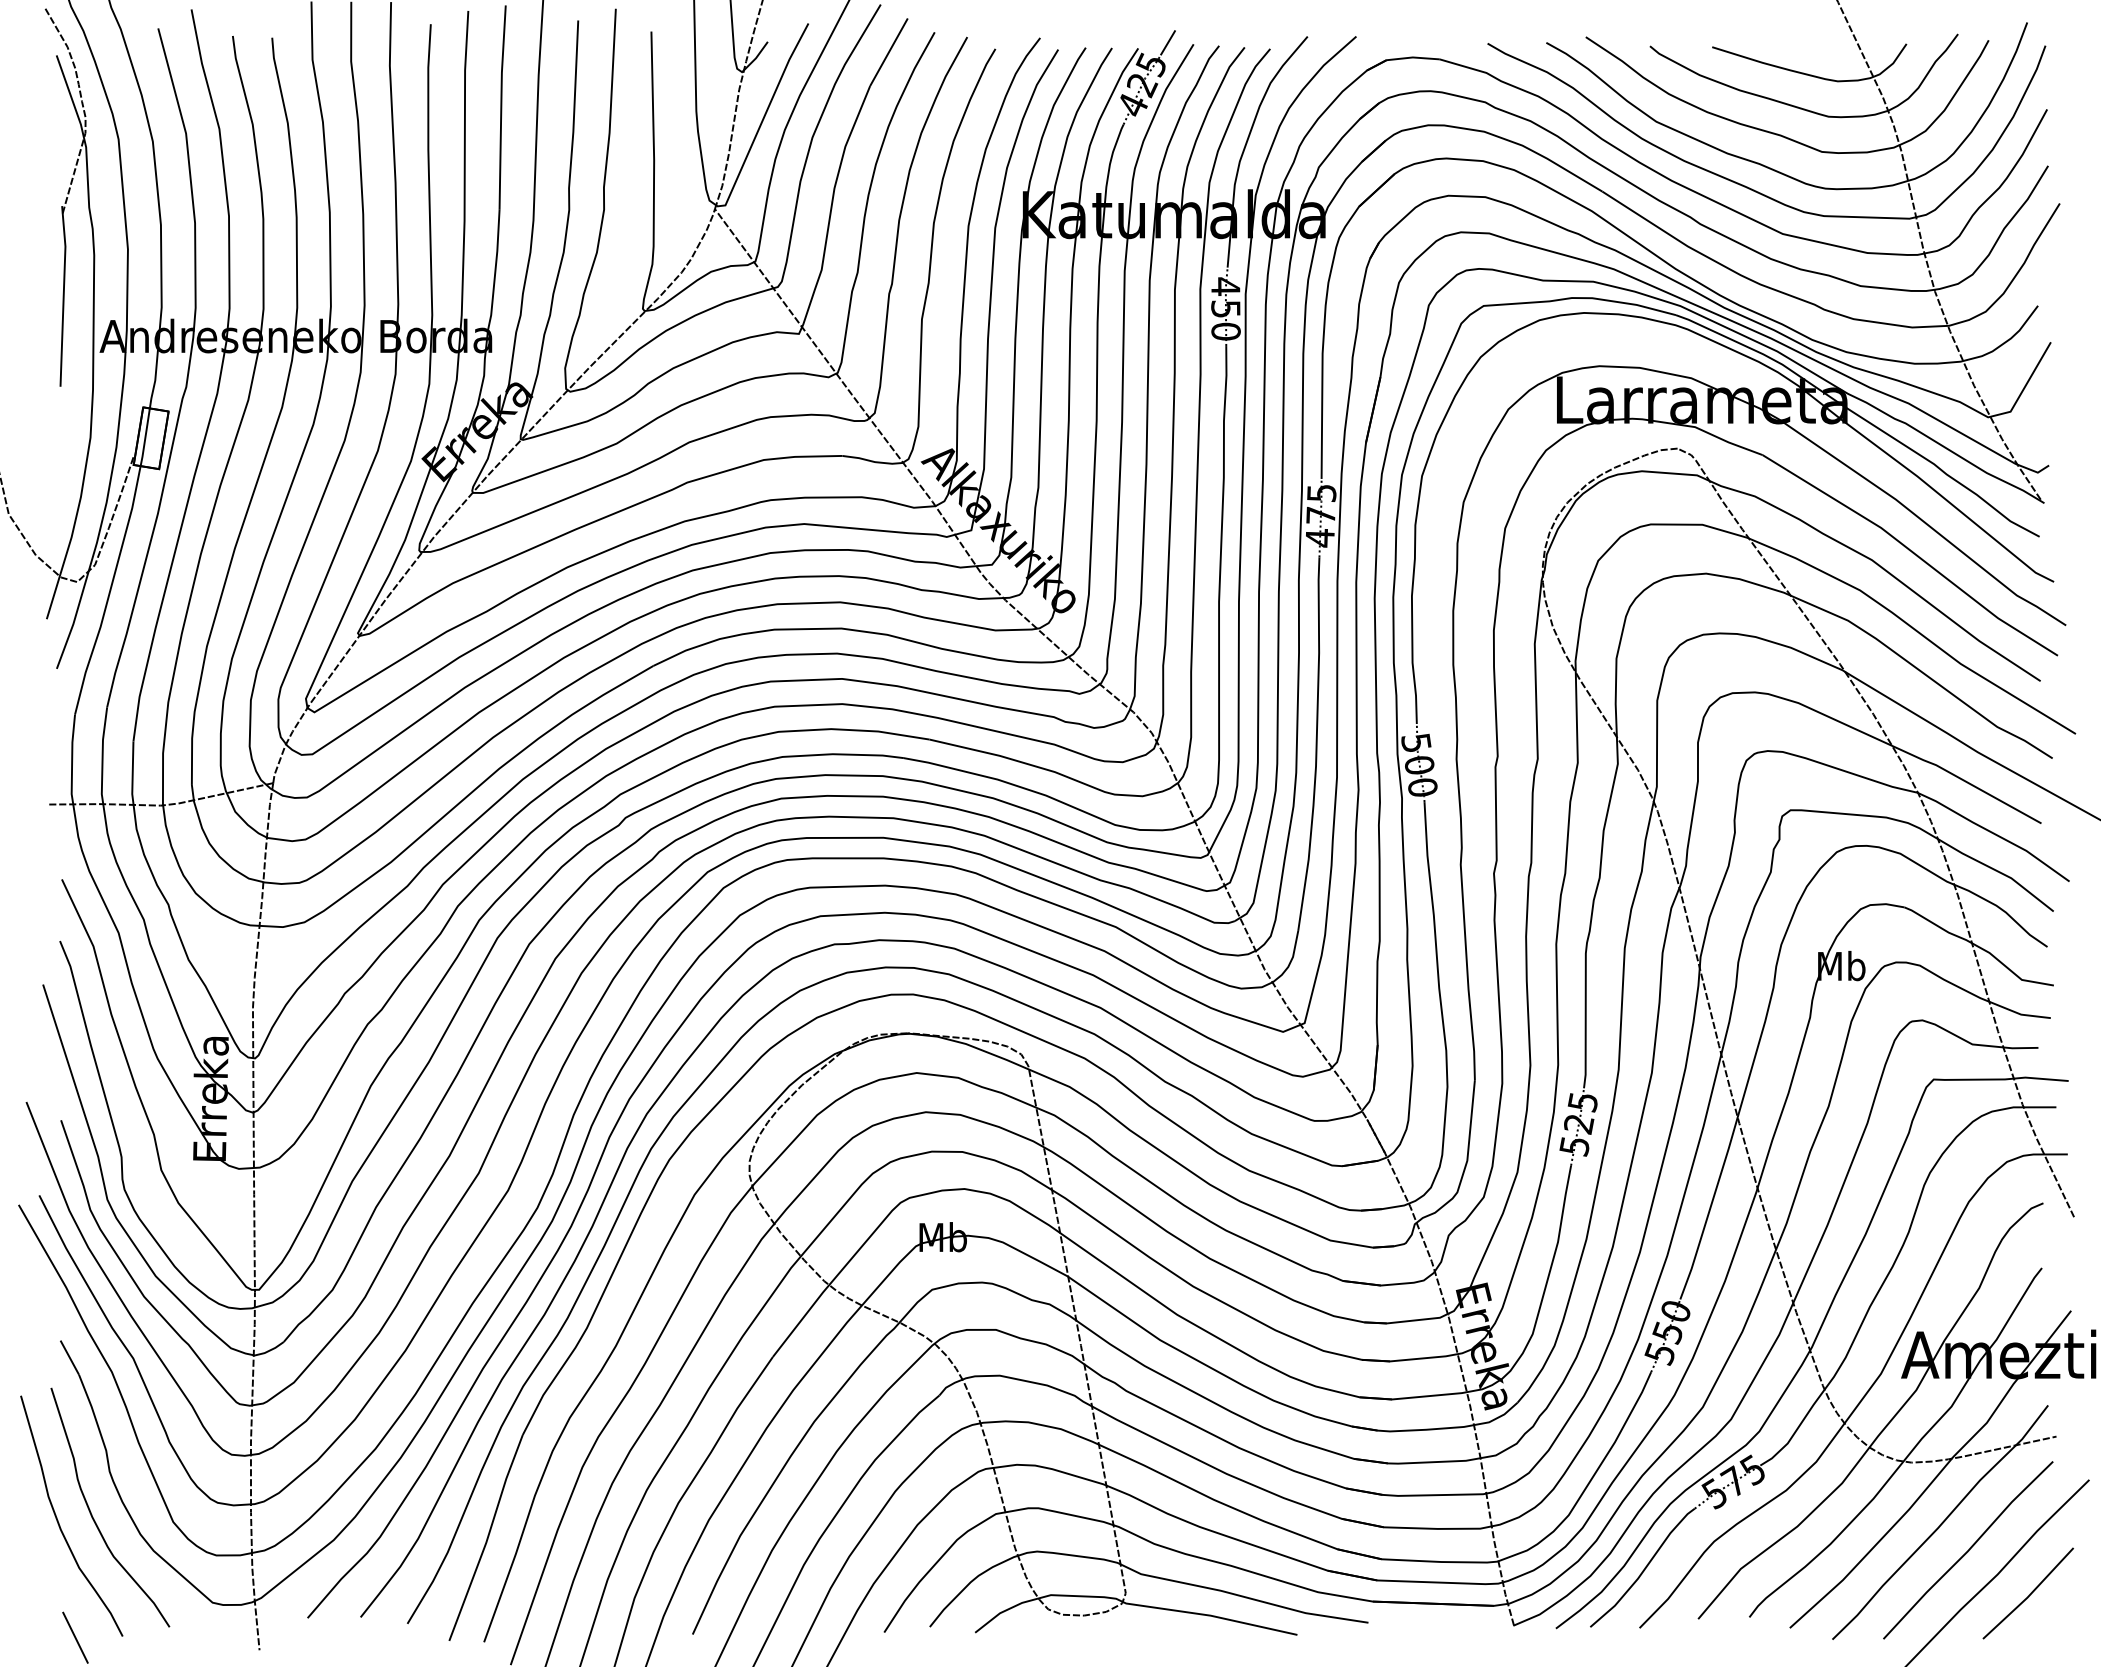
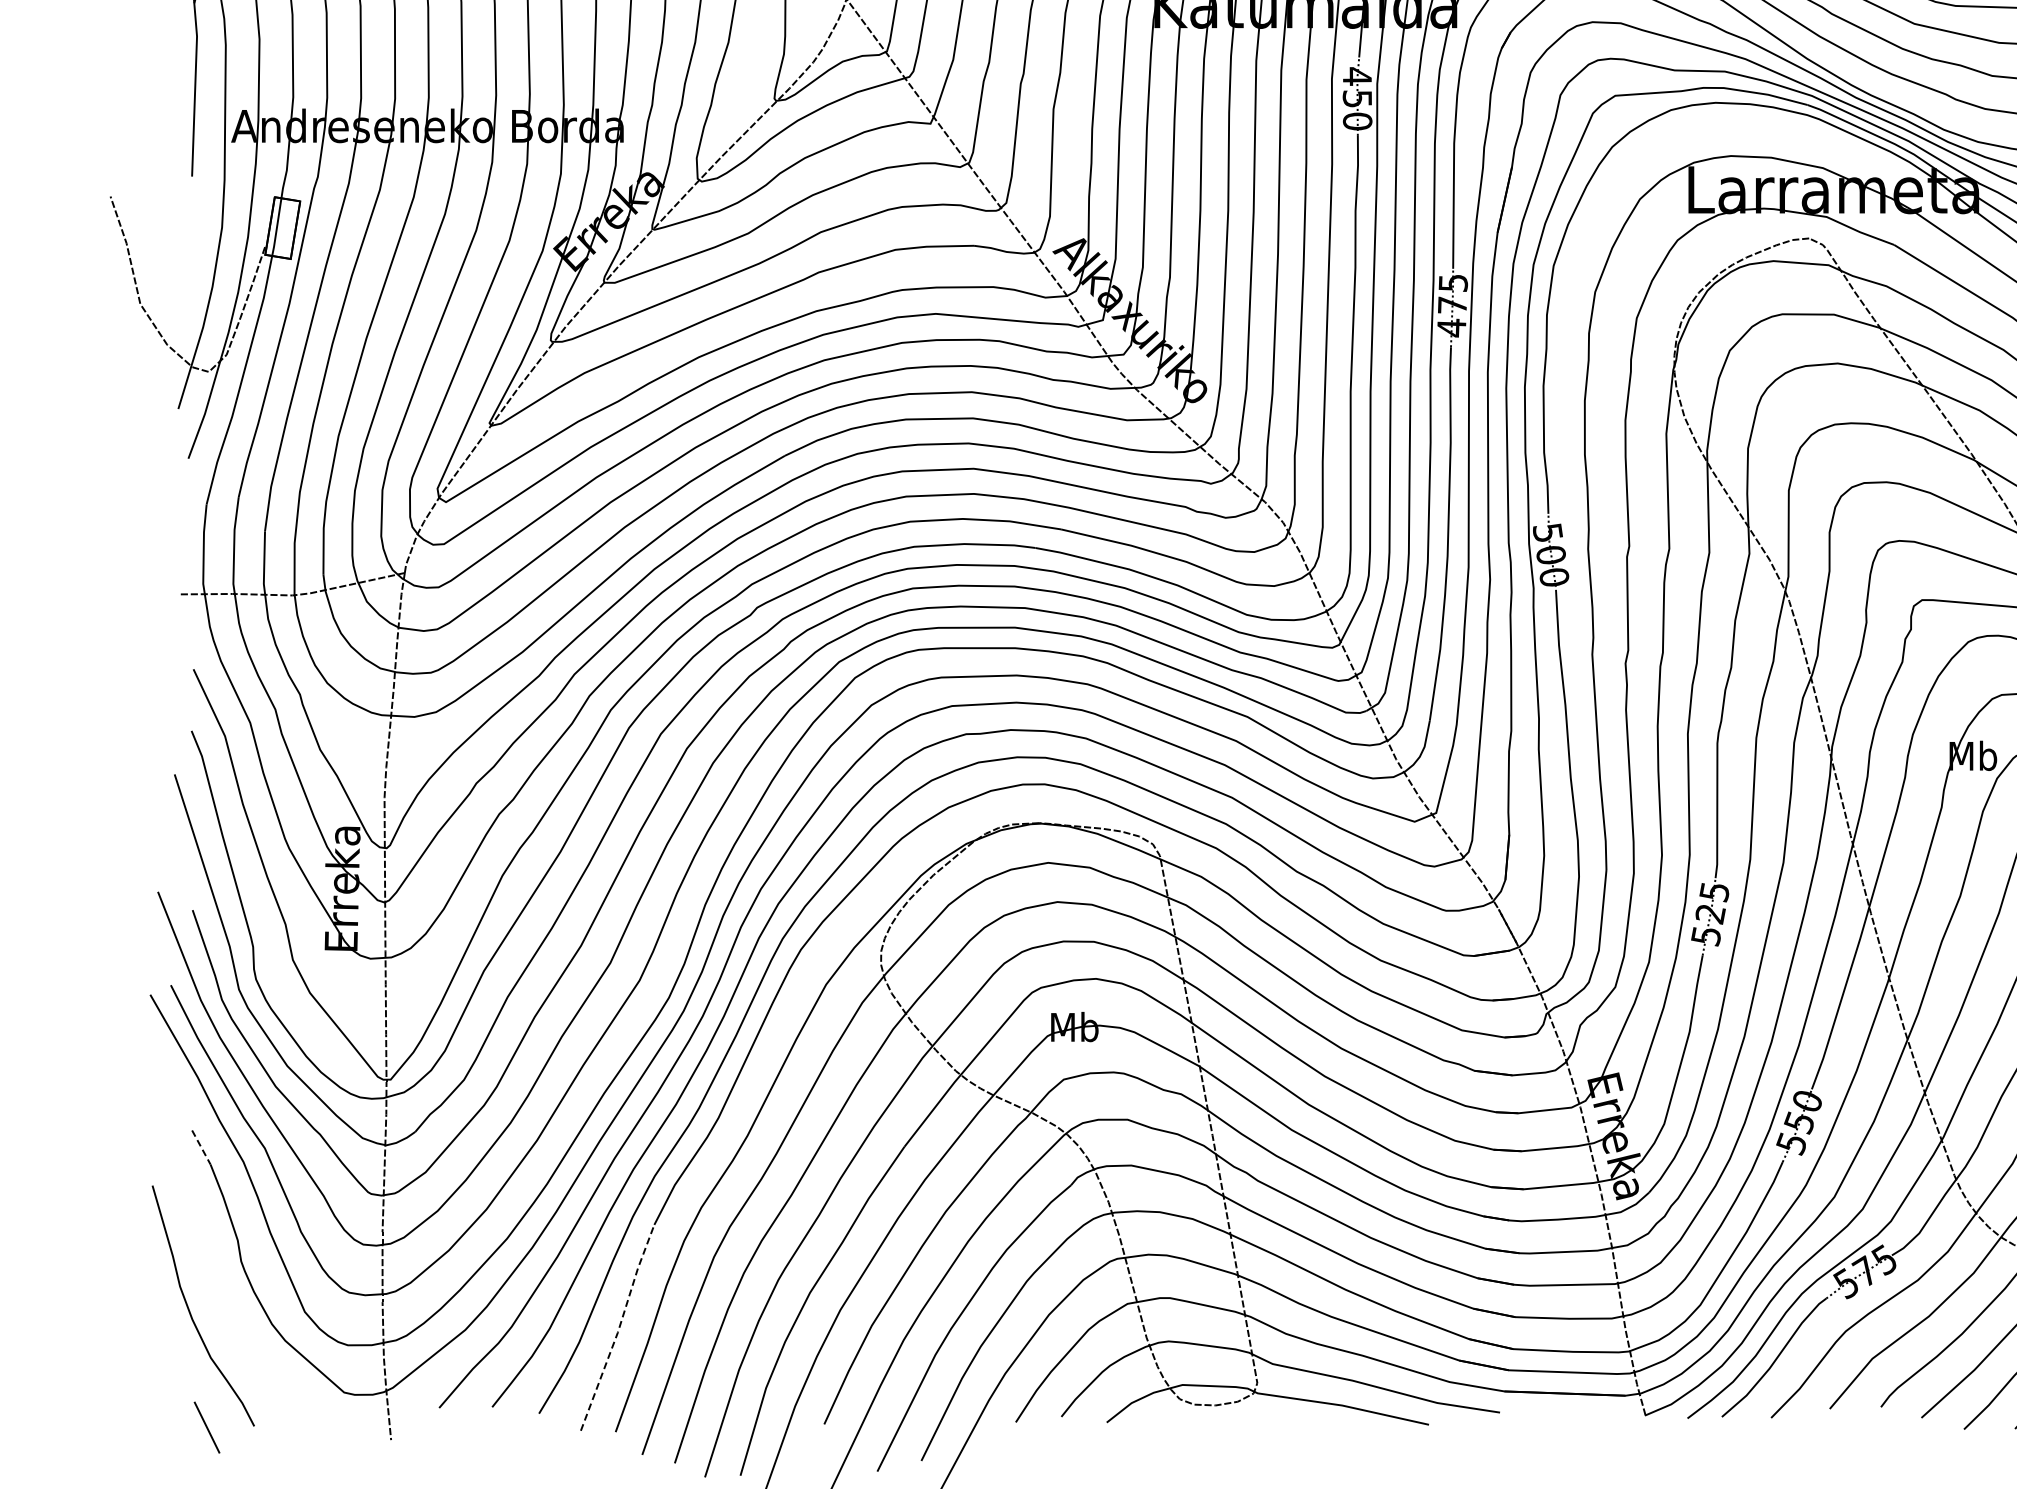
line: (70, 1358) -> (202, 1148), solid -> dashed
curve: (92, 1514) -> (224, 1304), removed
line: (487, 1538) -> (619, 1328), solid -> dashed

